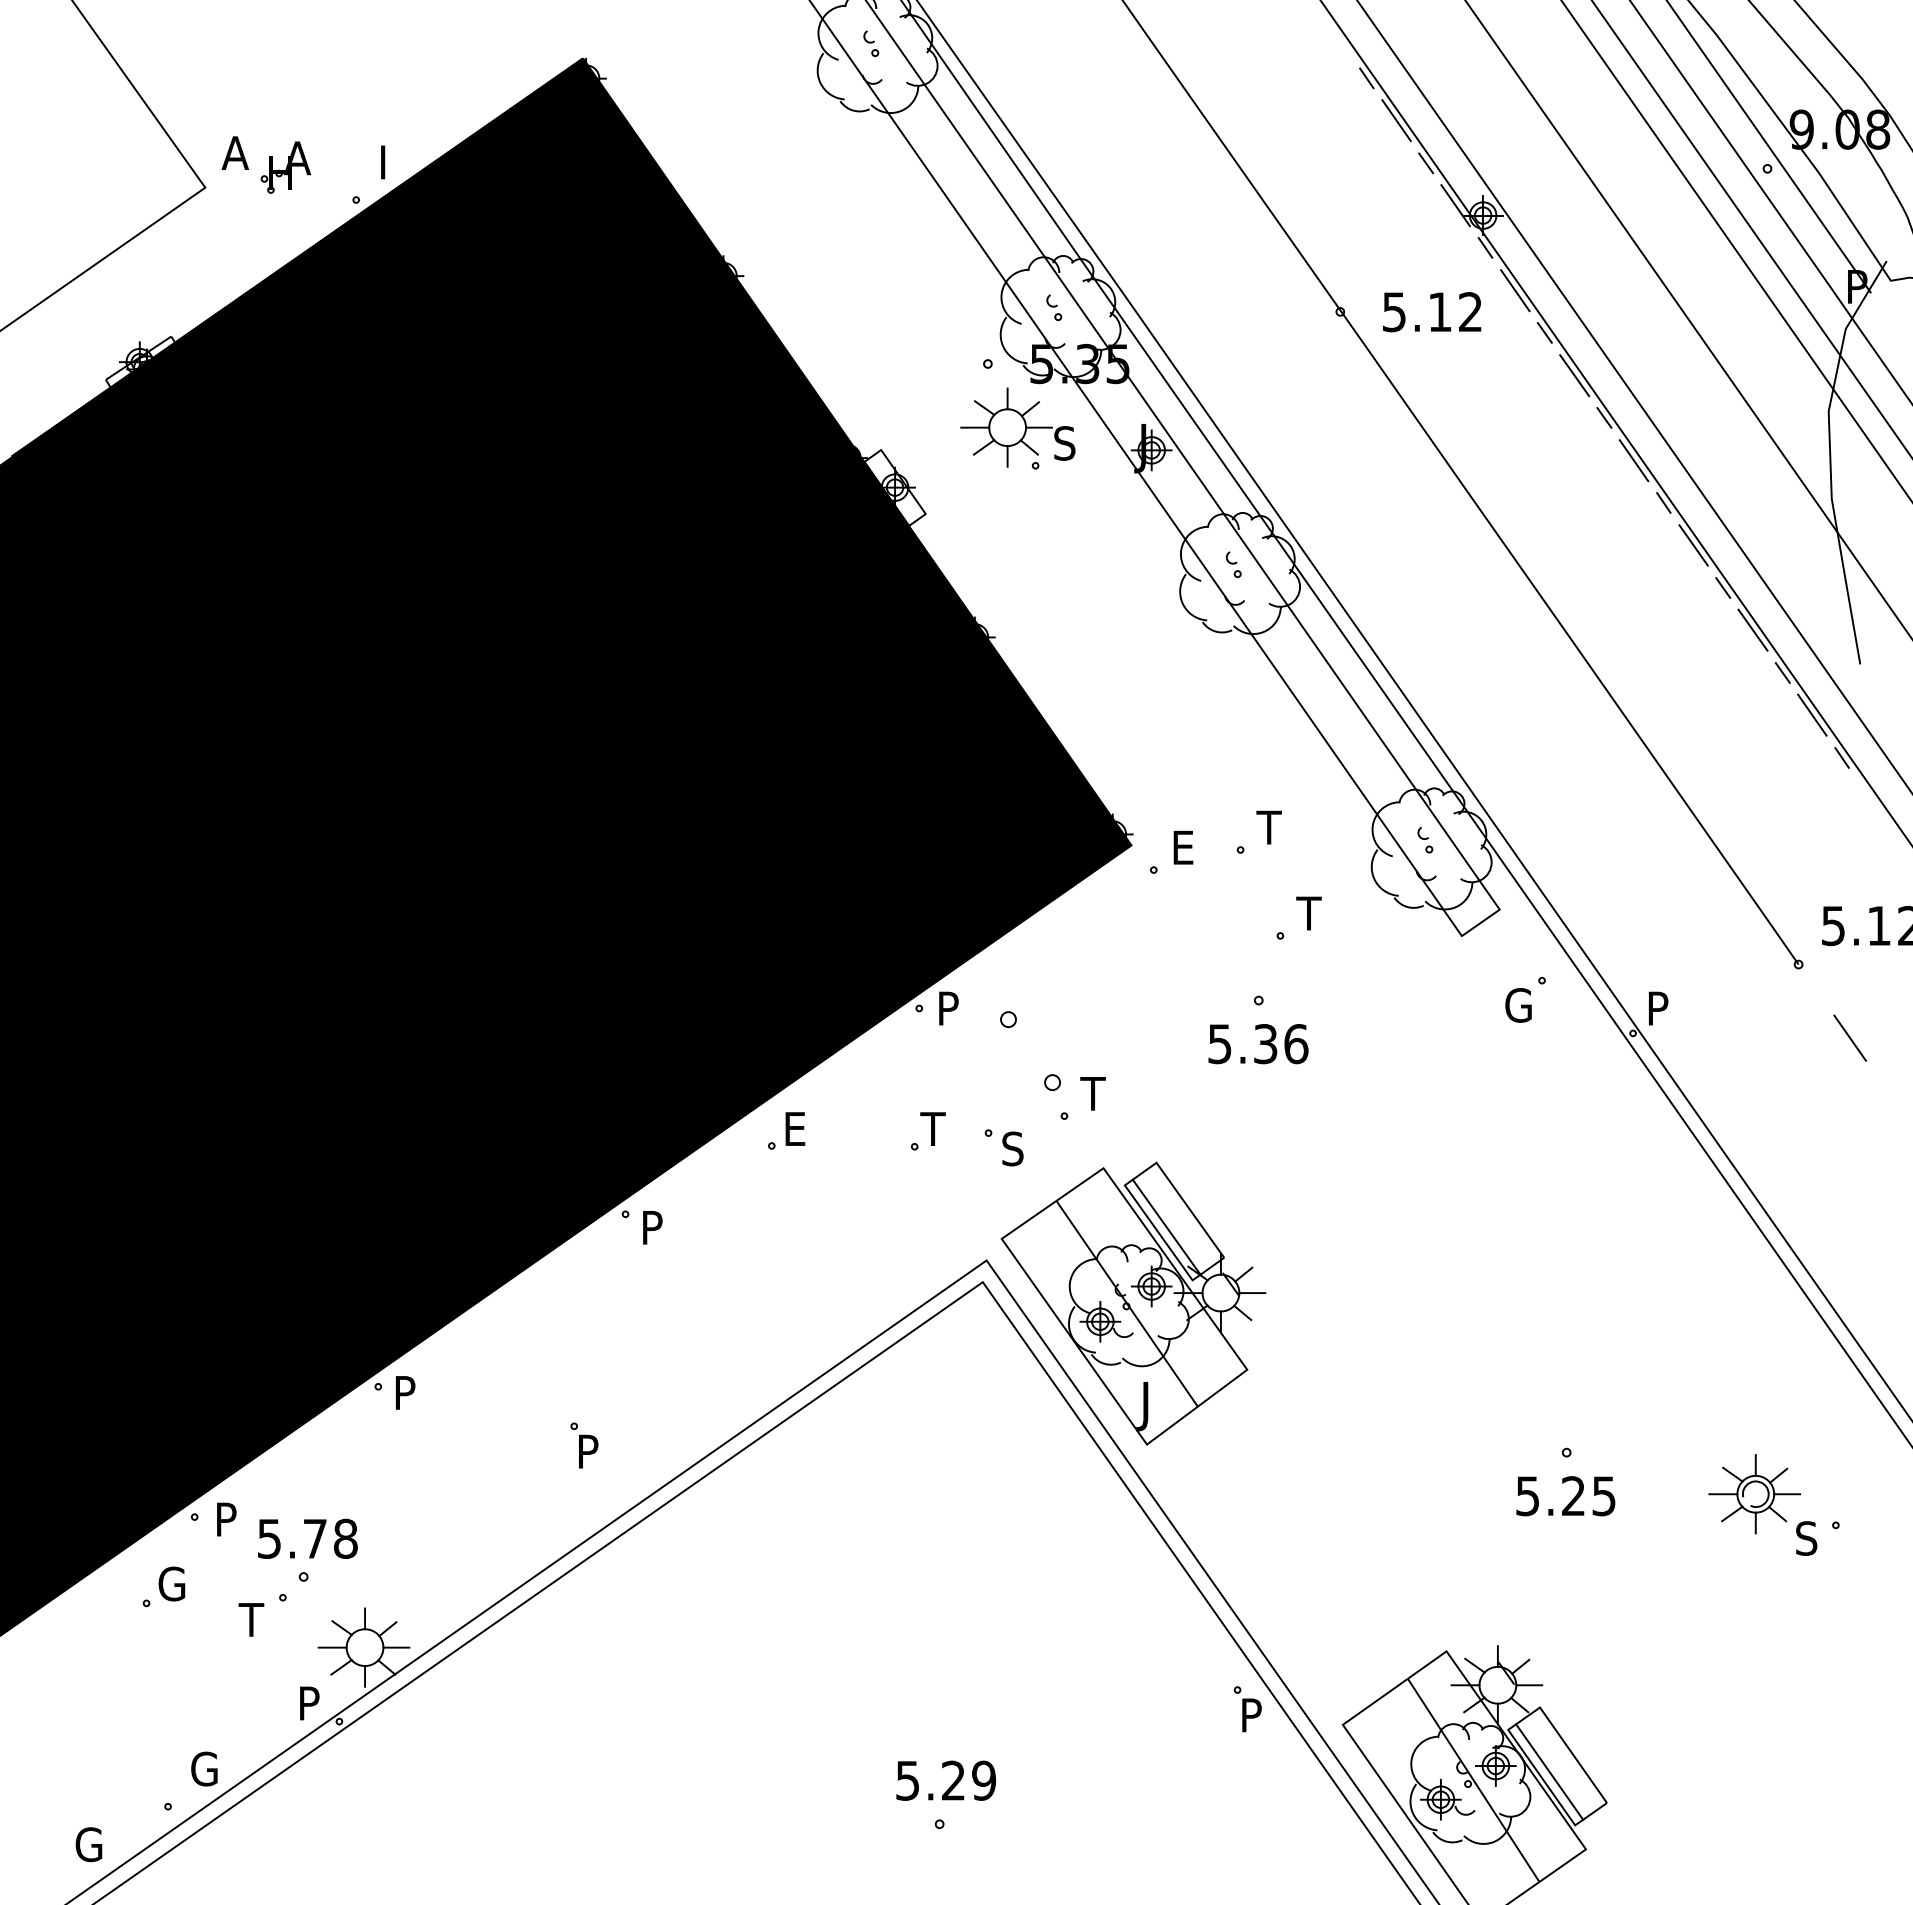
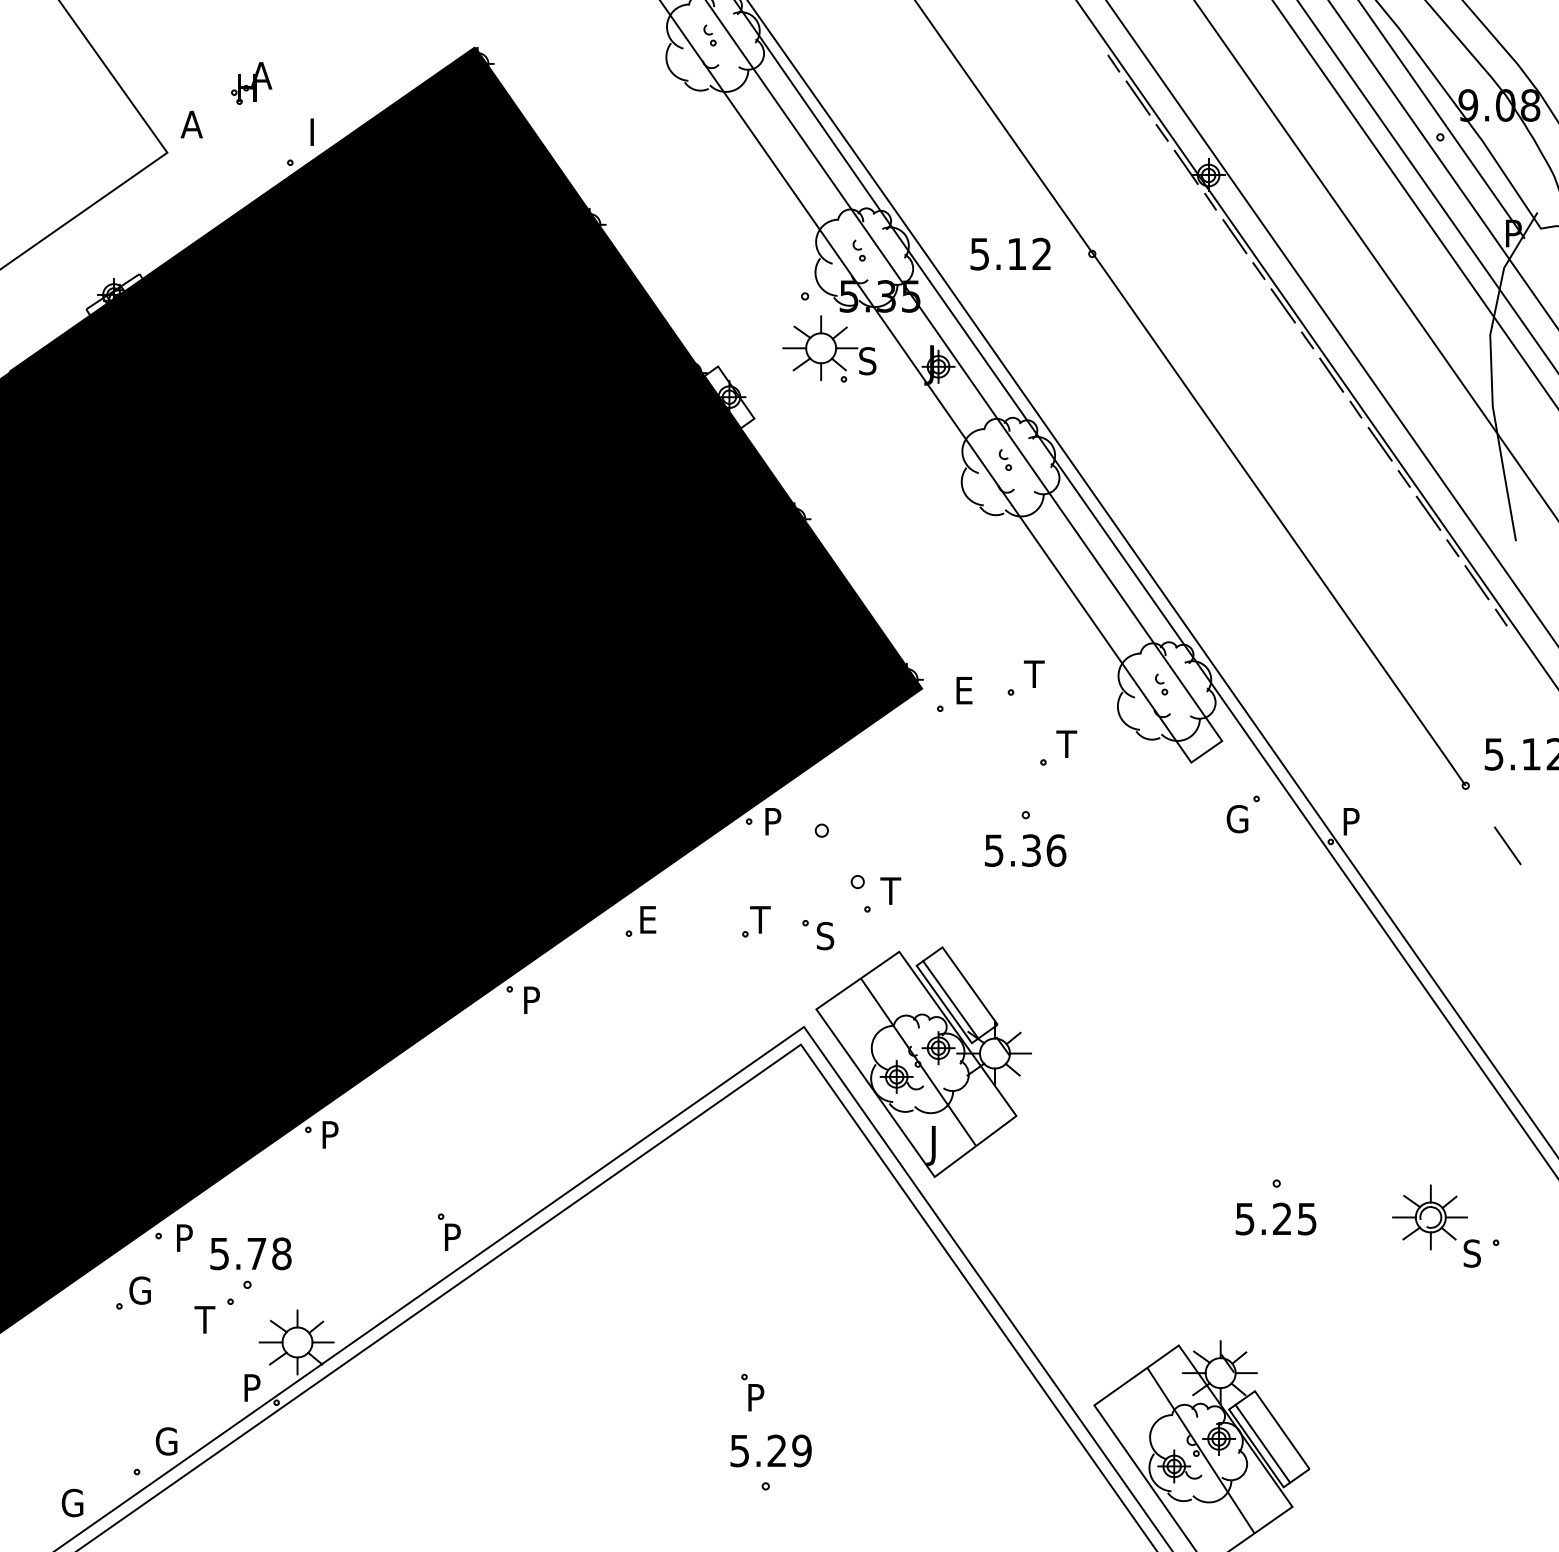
part: (285, 167) -> (251, 83), moved
text: (1432, 312) -> (1010, 254), moved
part: (584, 1445) -> (449, 1232), moved
part: (1247, 1709) -> (752, 1392), moved

